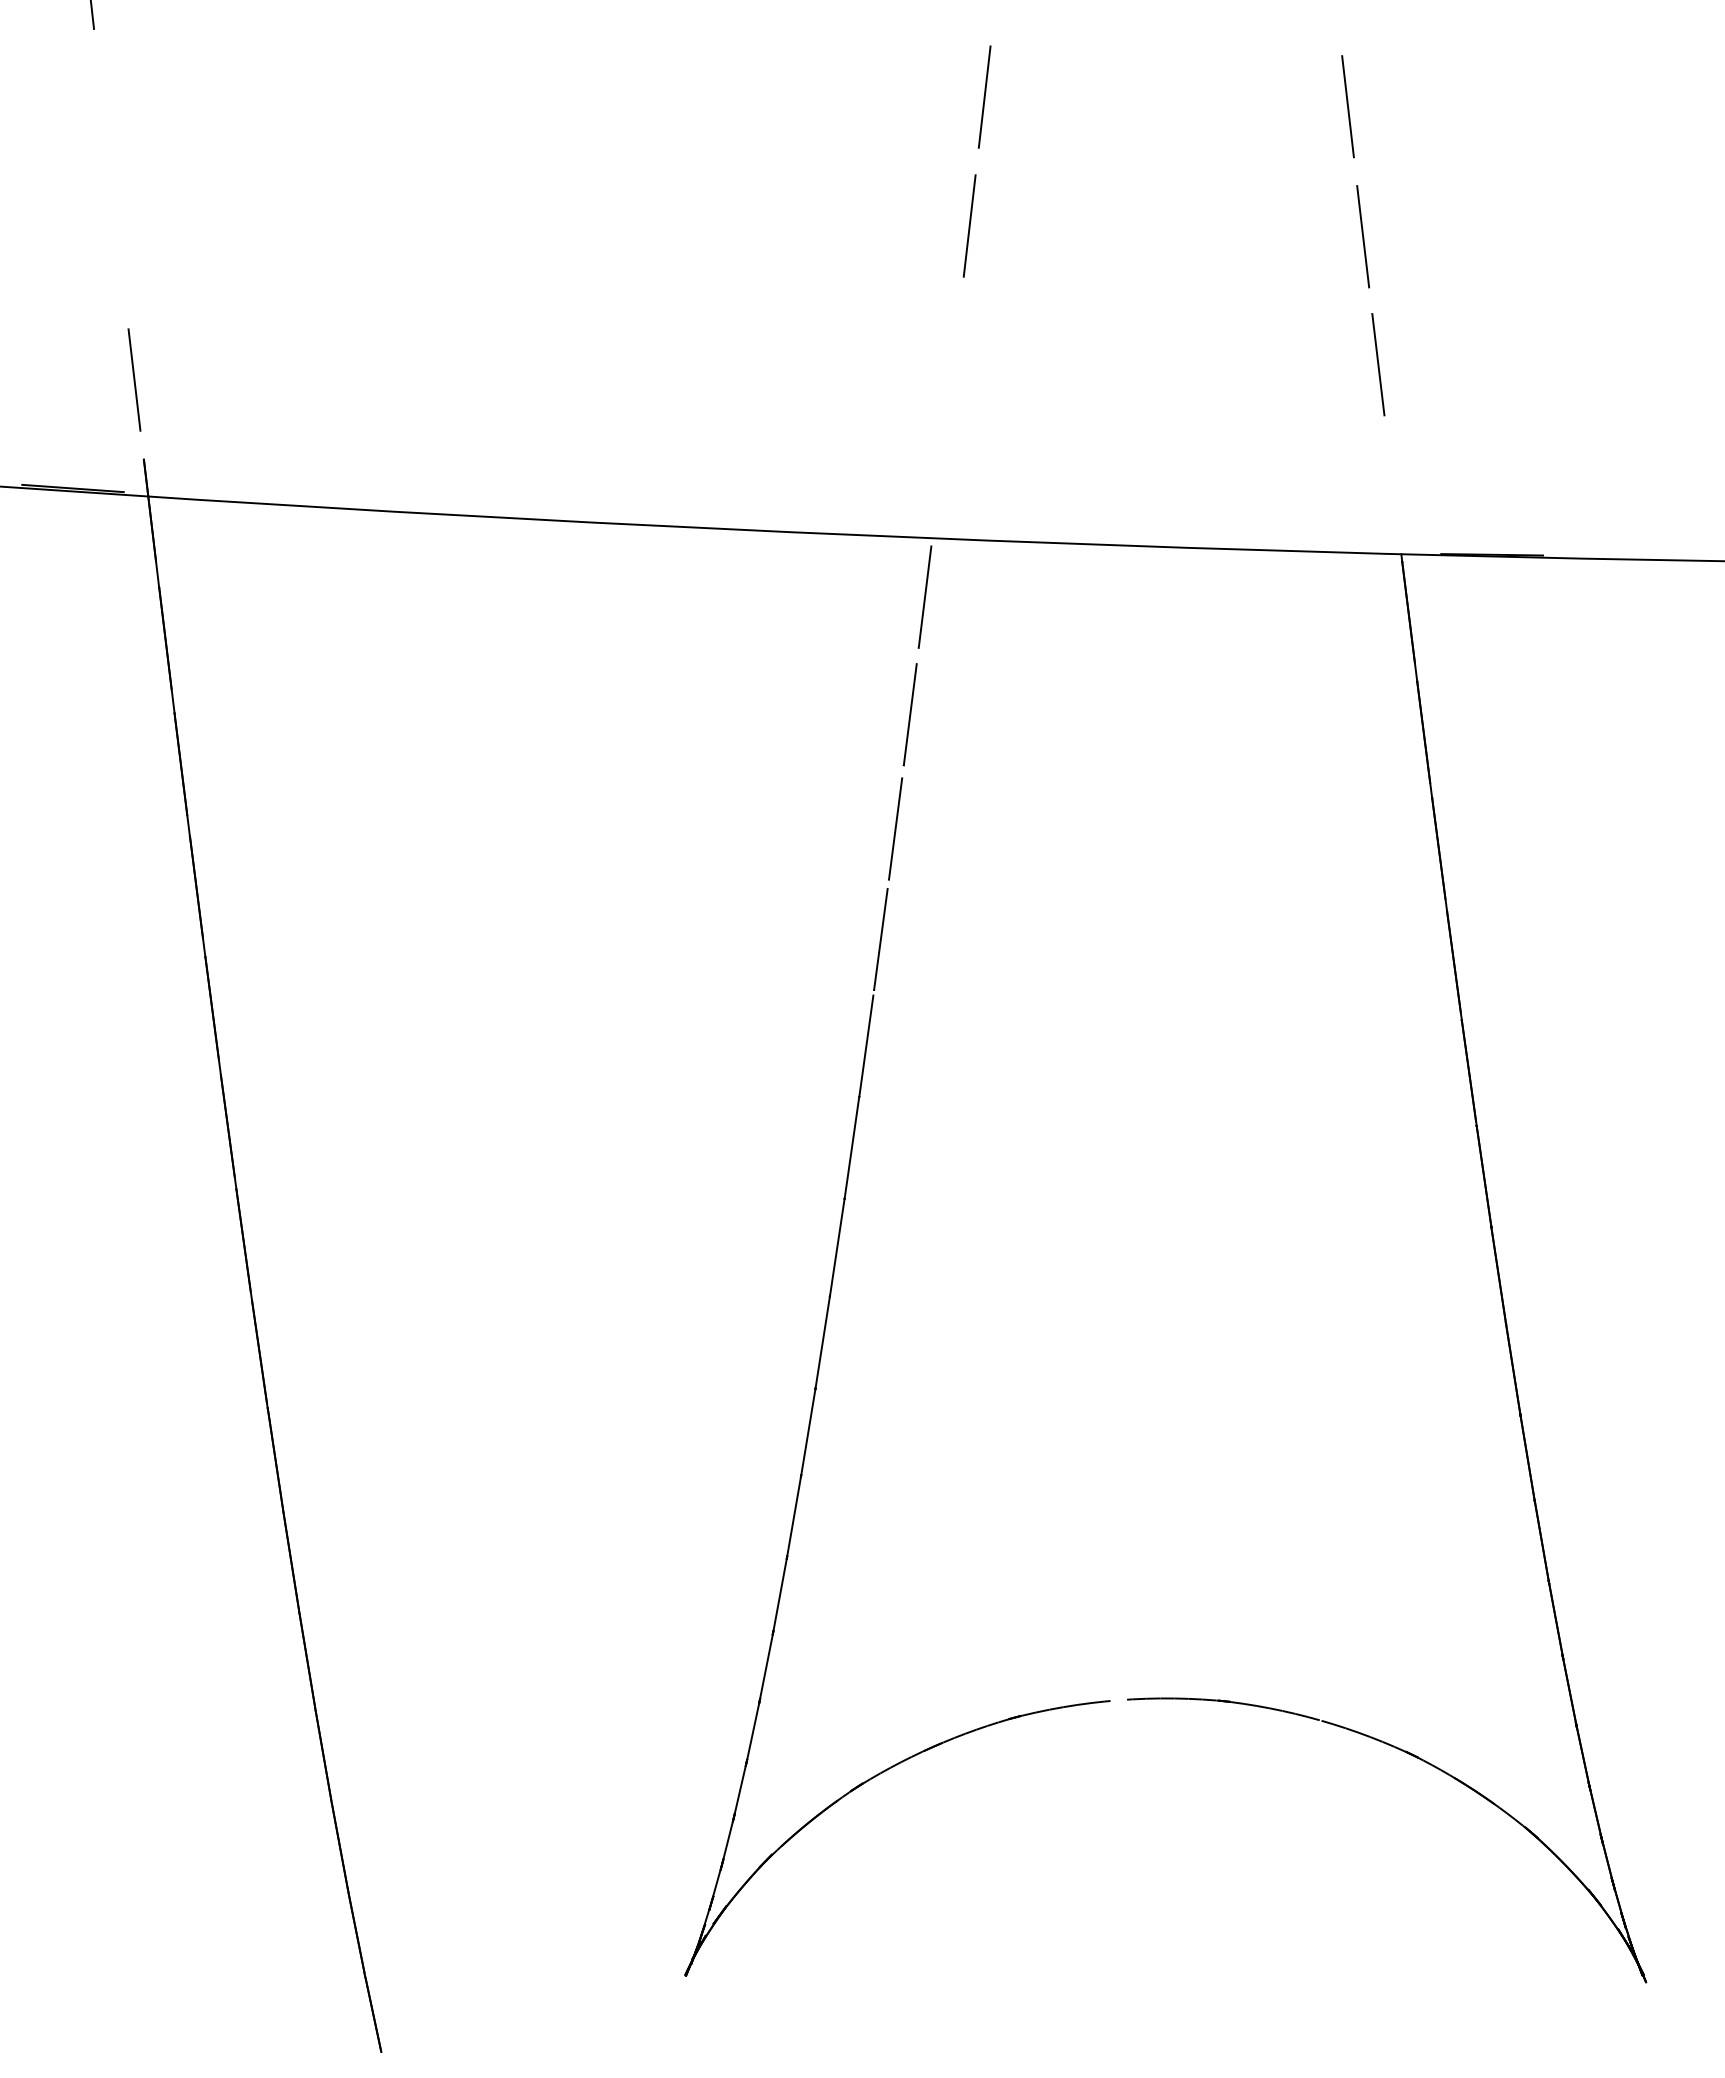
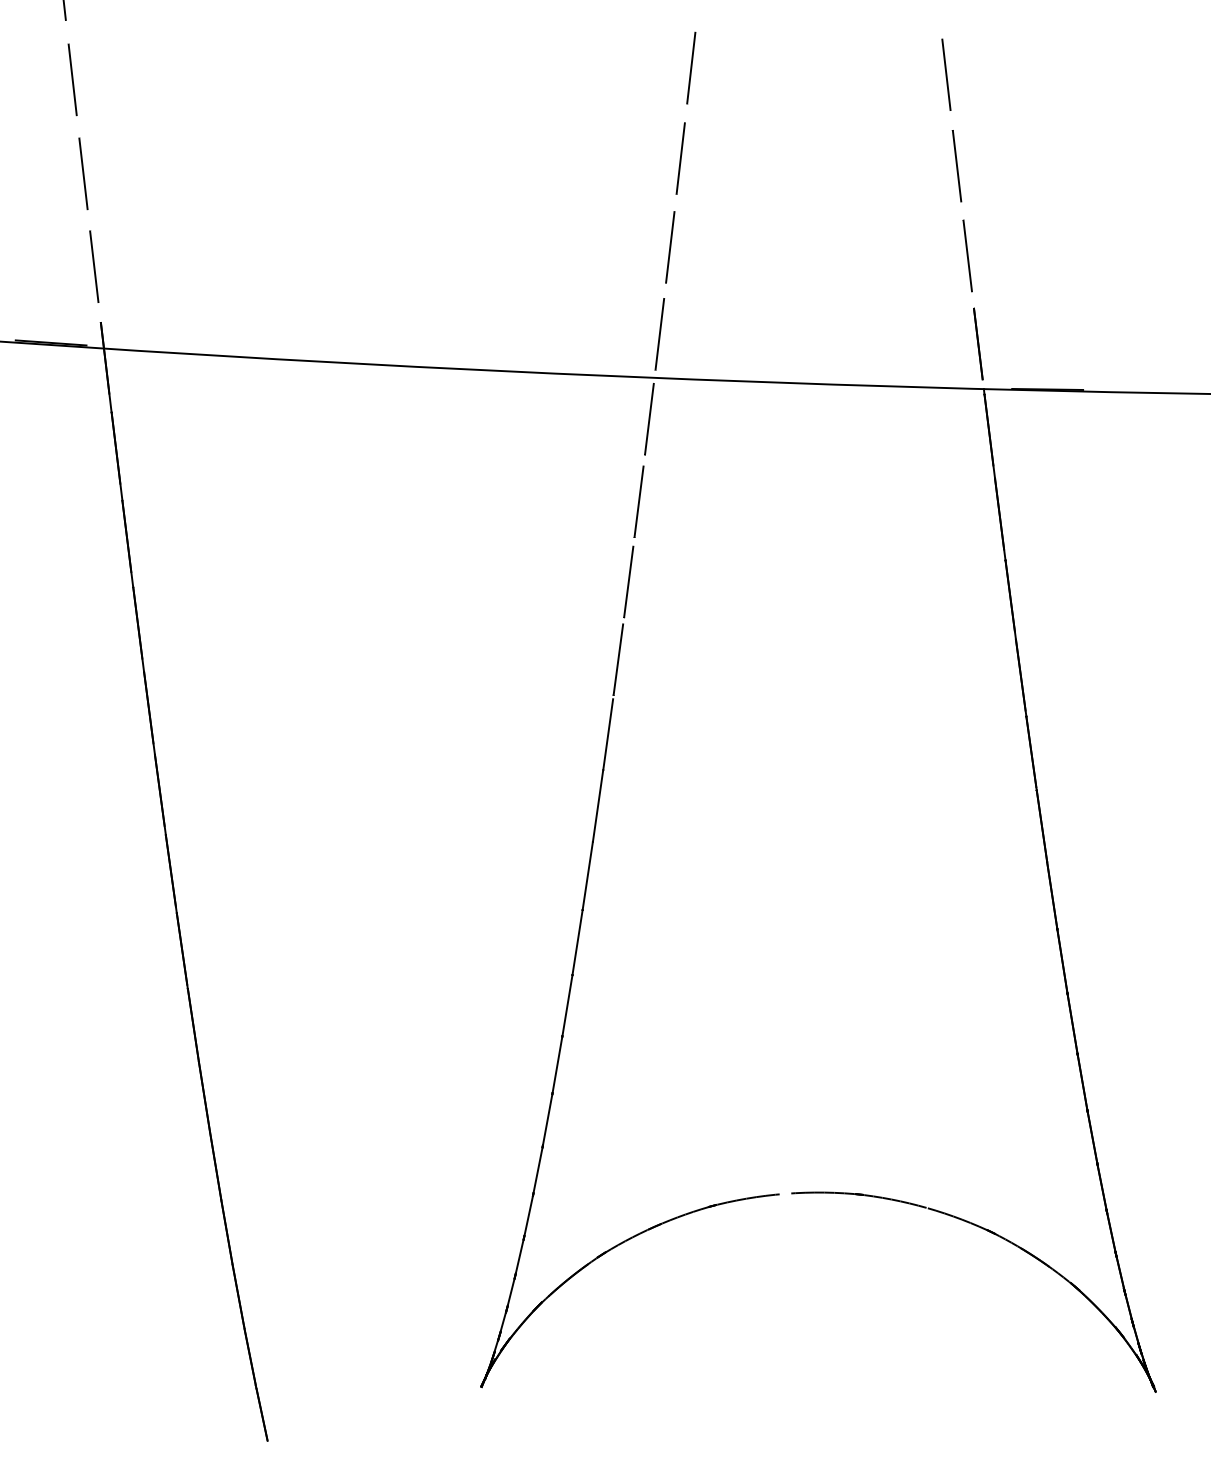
line: (103, 113) -> (72, 79), added
line: (118, 247) -> (83, 173), added
line: (954, 351) -> (670, 246), added
line: (939, 475) -> (659, 333), added
line: (1393, 489) -> (978, 343), added

